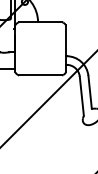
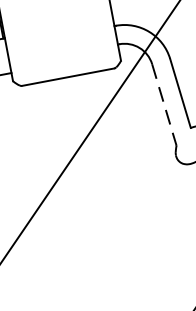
line: (81, 96) -> (163, 105), solid -> dashed

